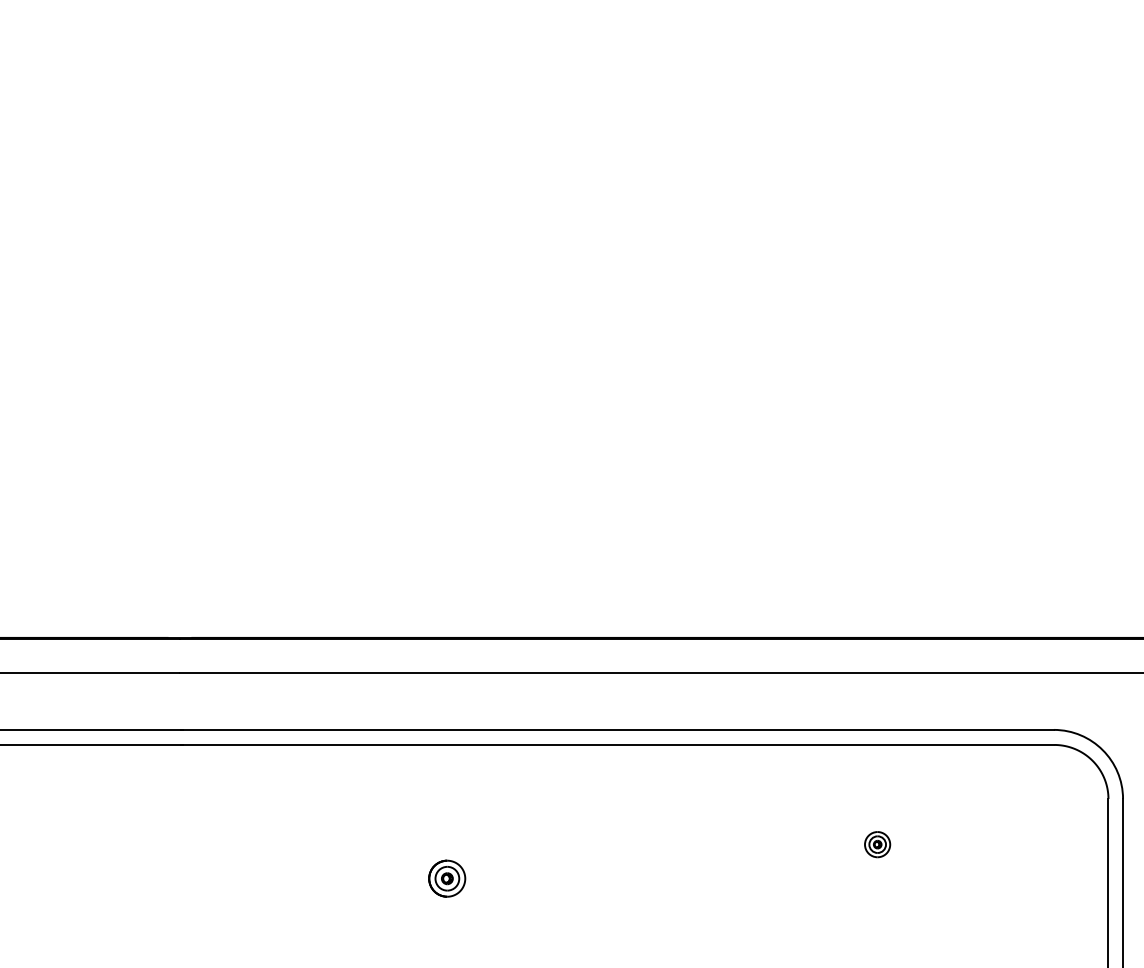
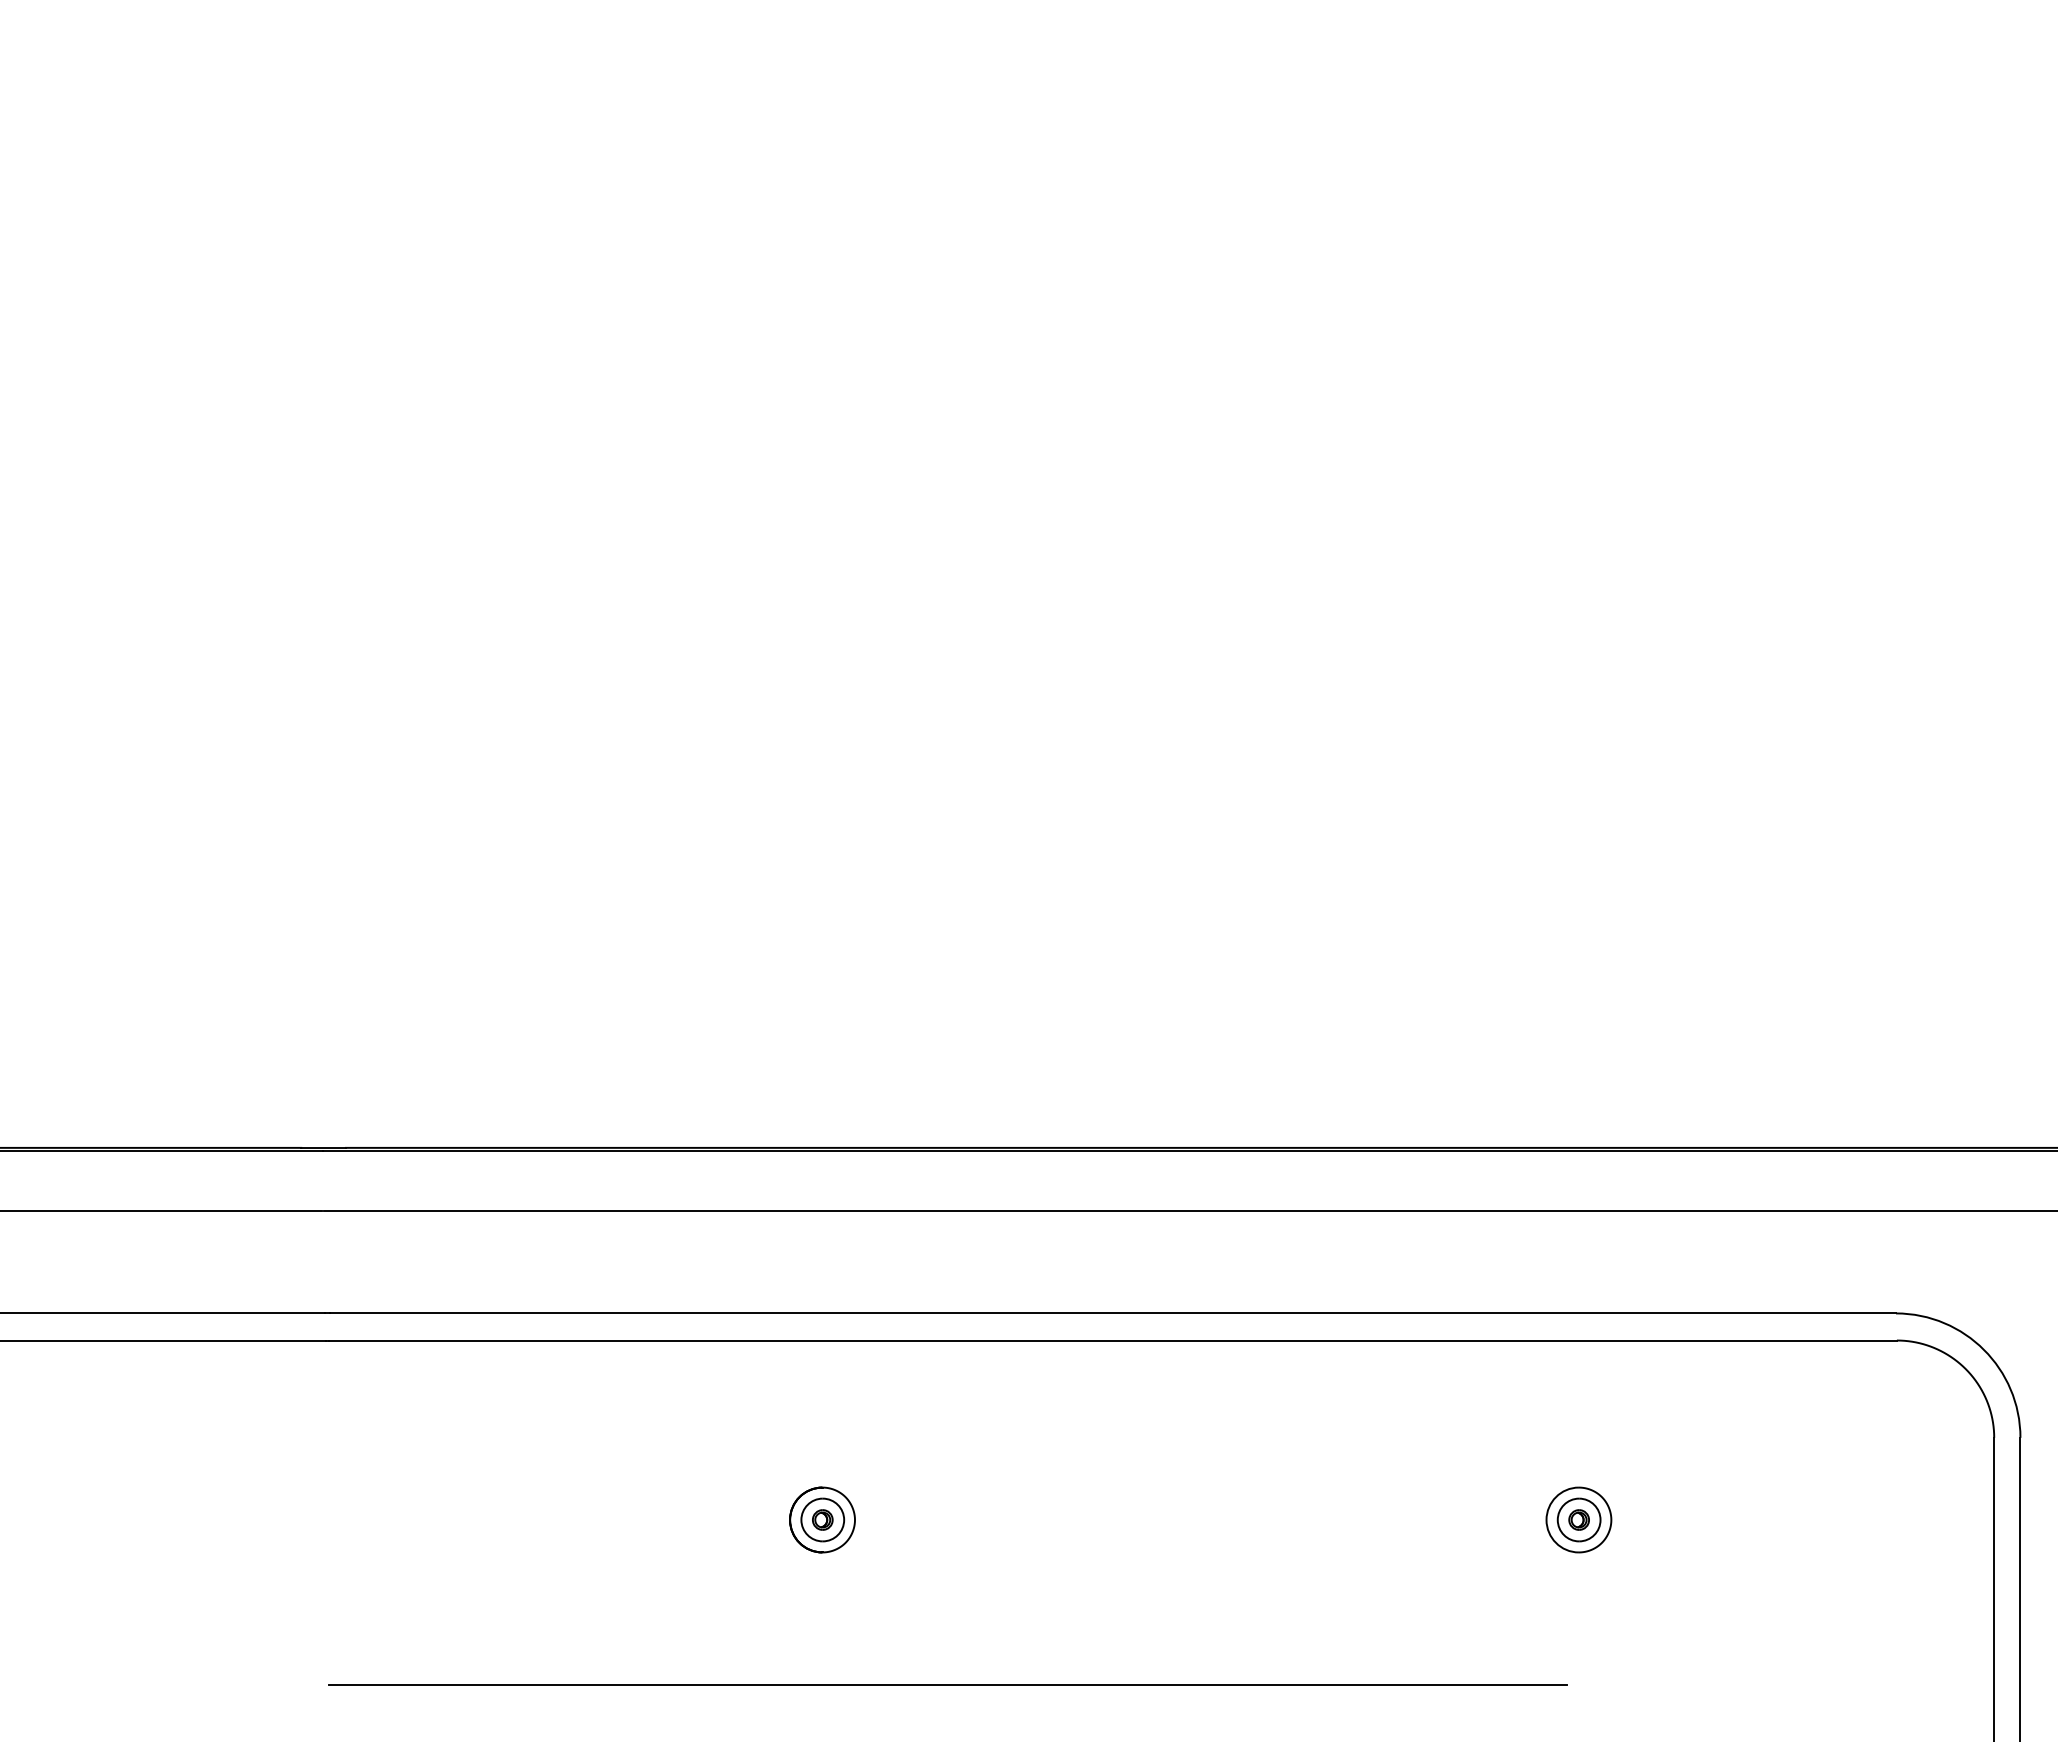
part: (877, 844) -> (1578, 1519), size x1.43
part: (447, 878) -> (822, 1519), moved
line: (526, 936) -> (947, 1685), added

